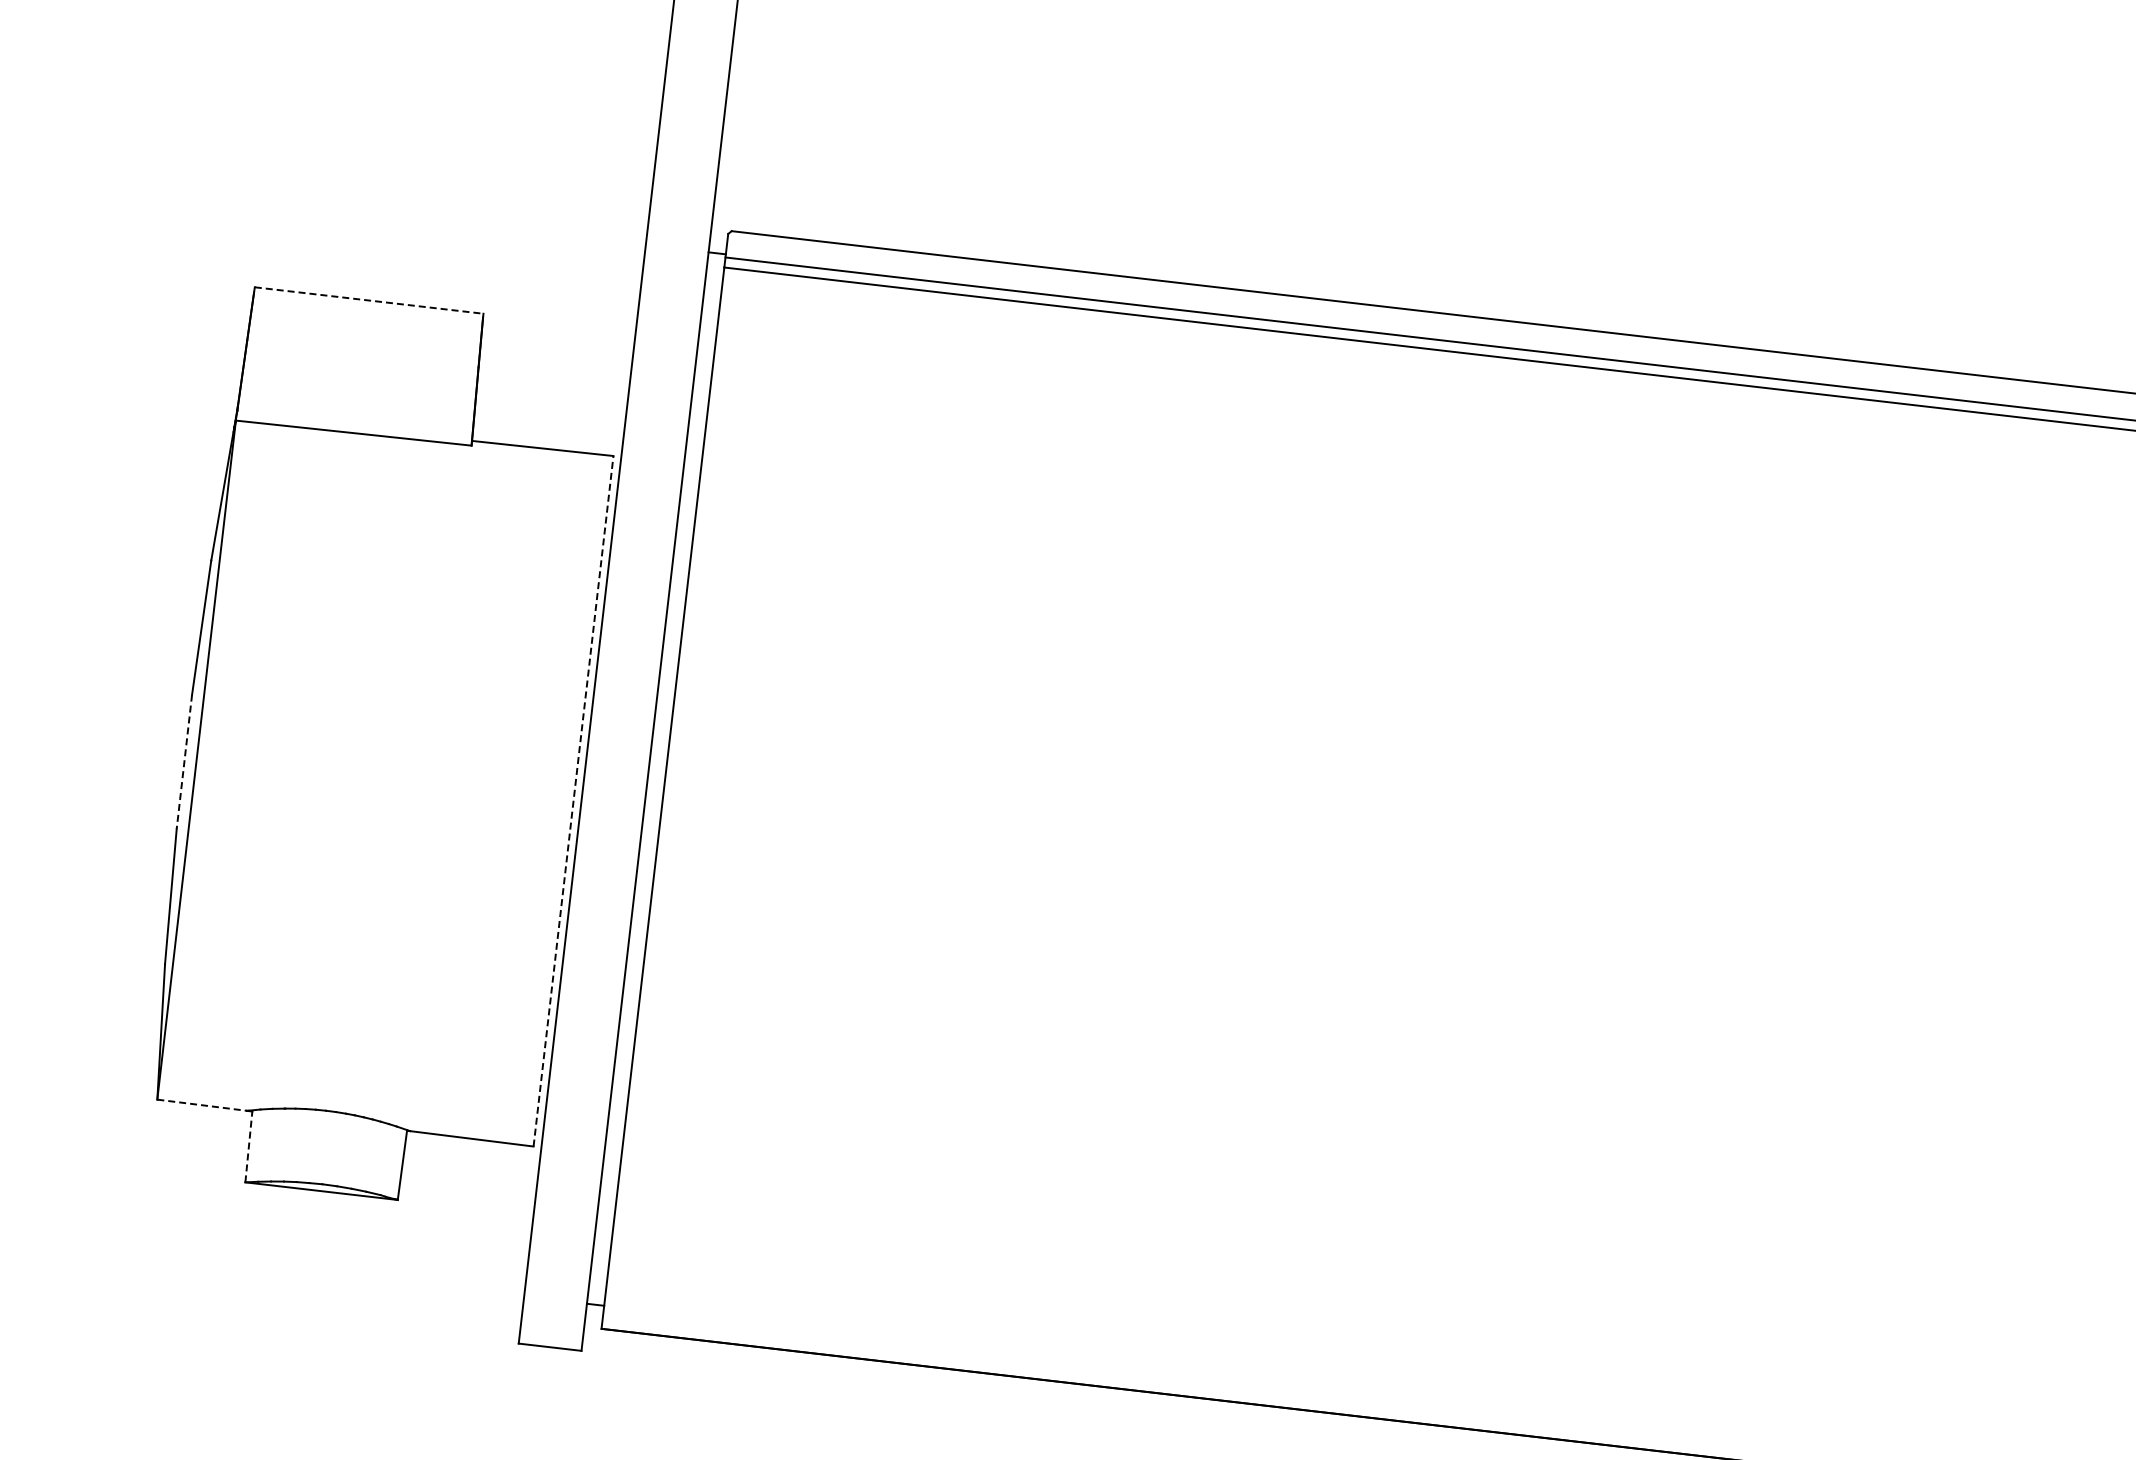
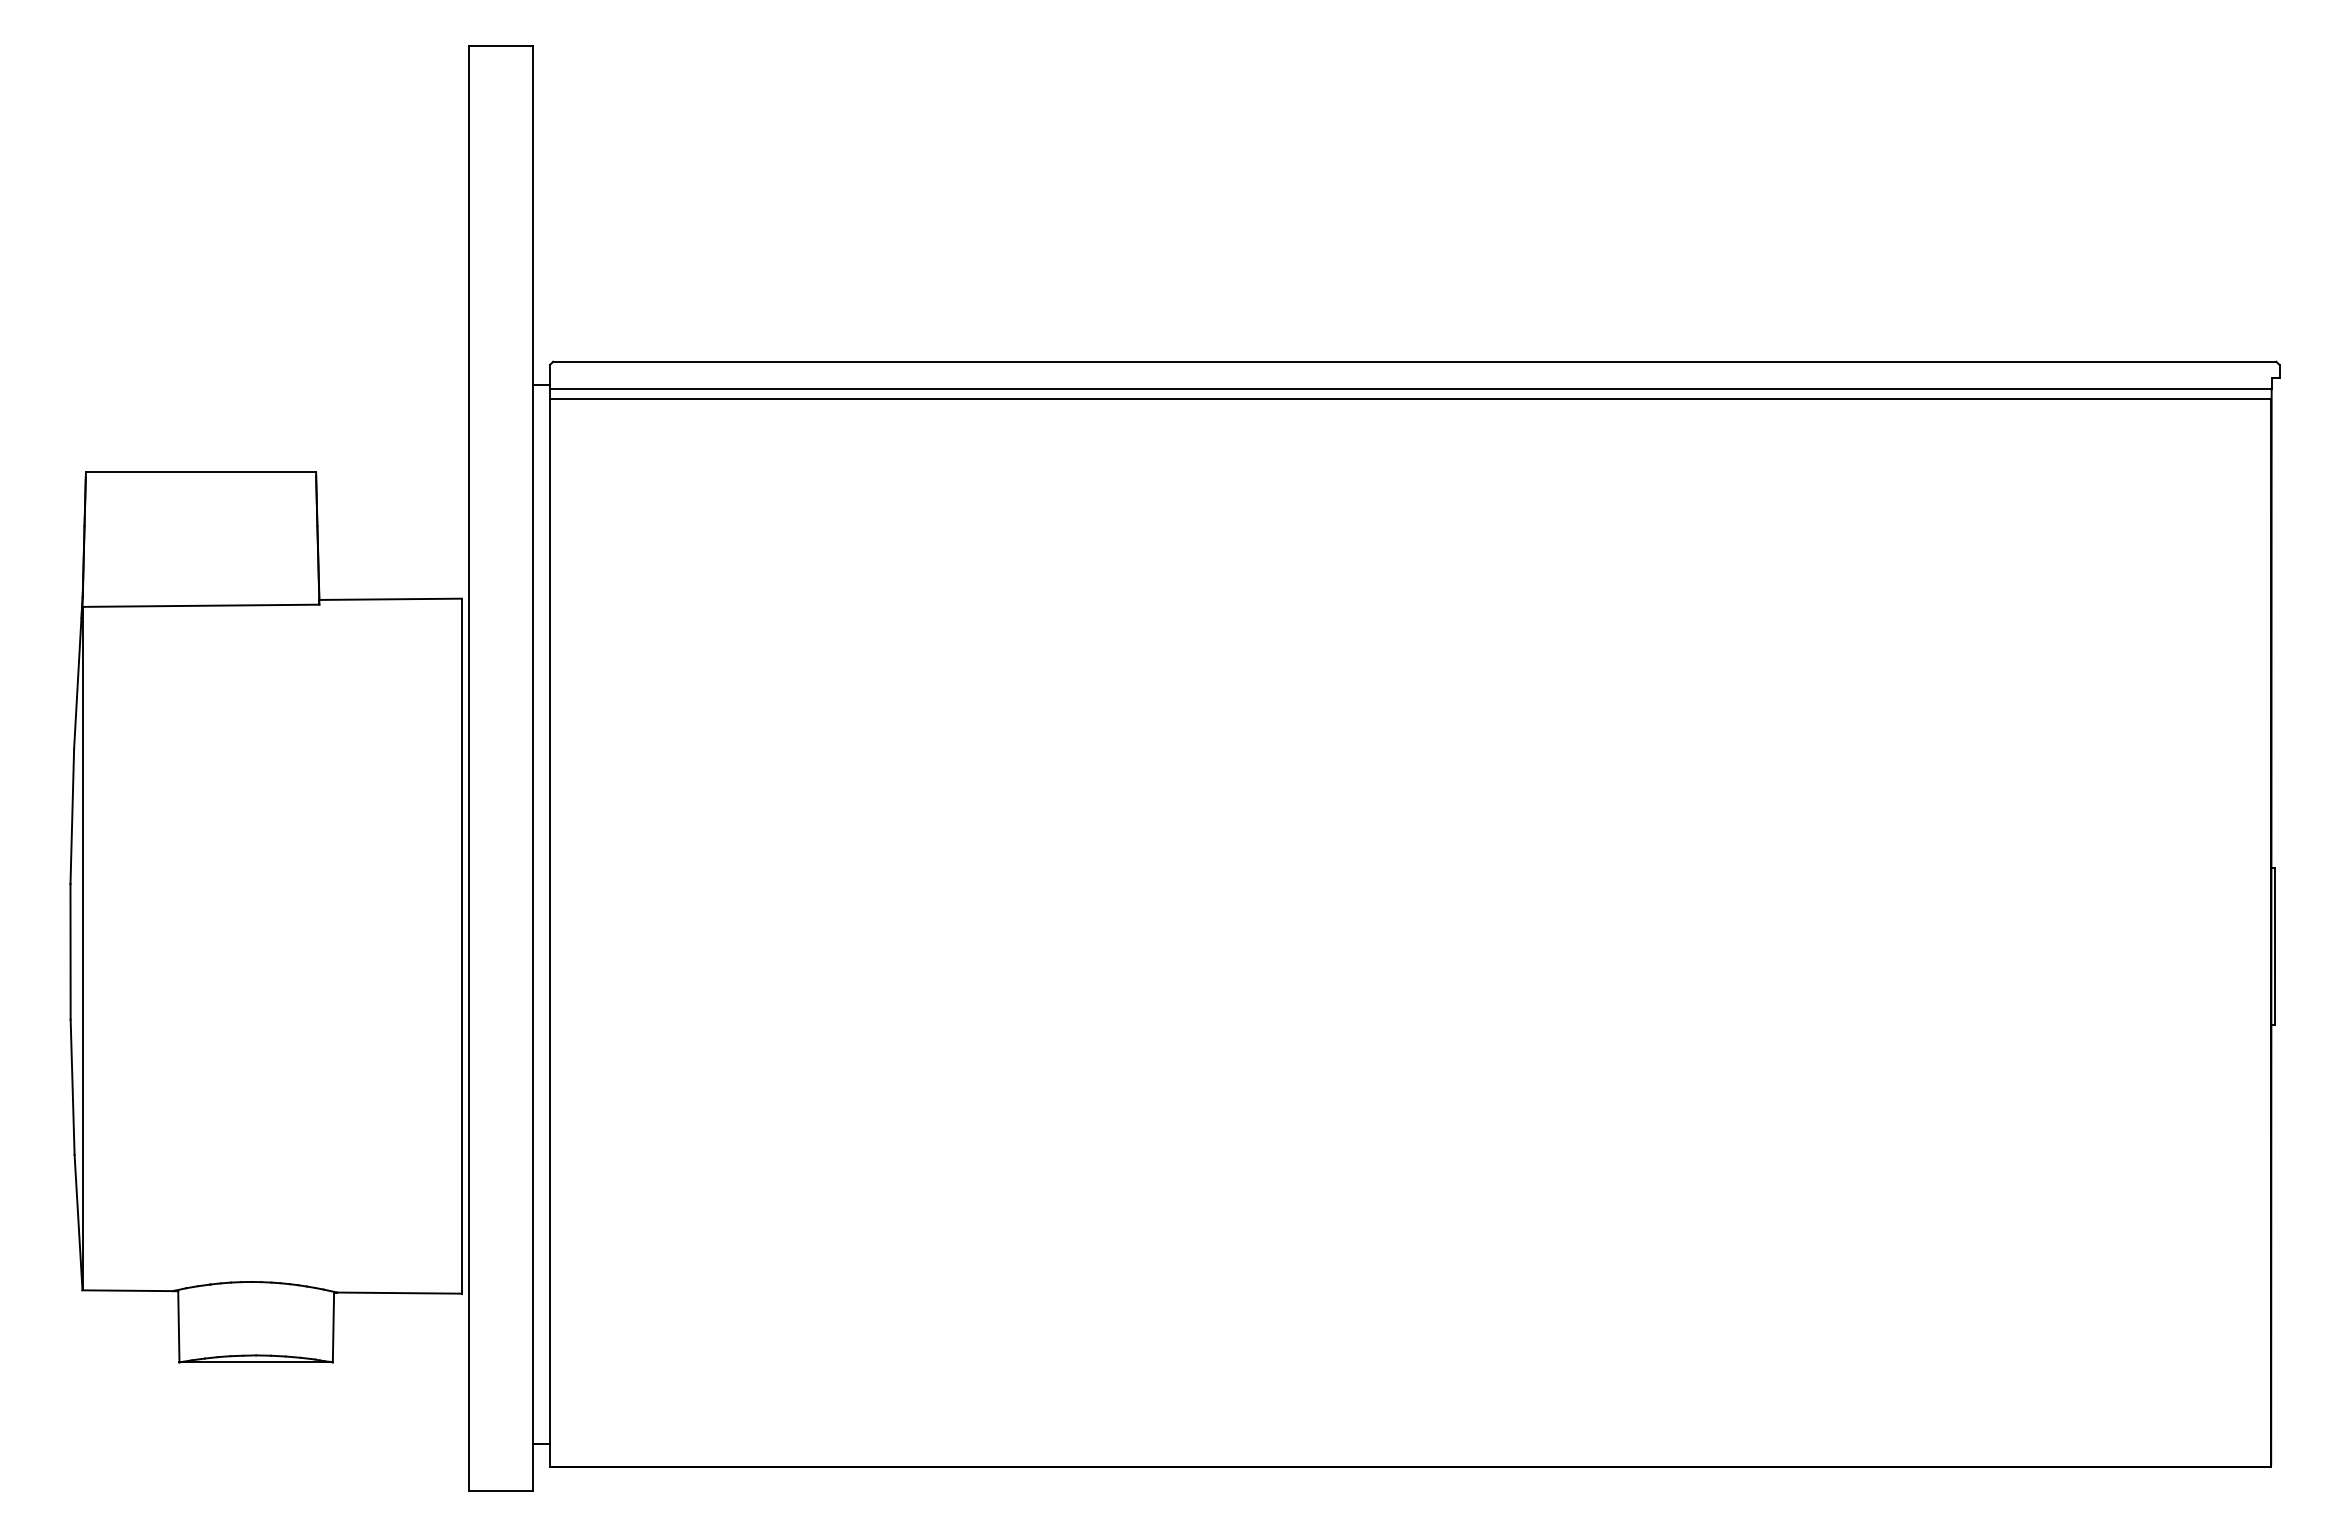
line: (369, 300) -> (201, 472), dashed -> solid
line: (184, 761) -> (70, 951), dashed -> solid
line: (573, 800) -> (461, 945), dashed -> solid
line: (203, 1105) -> (128, 1290), dashed -> solid
line: (248, 1145) -> (178, 1325), dashed -> solid

